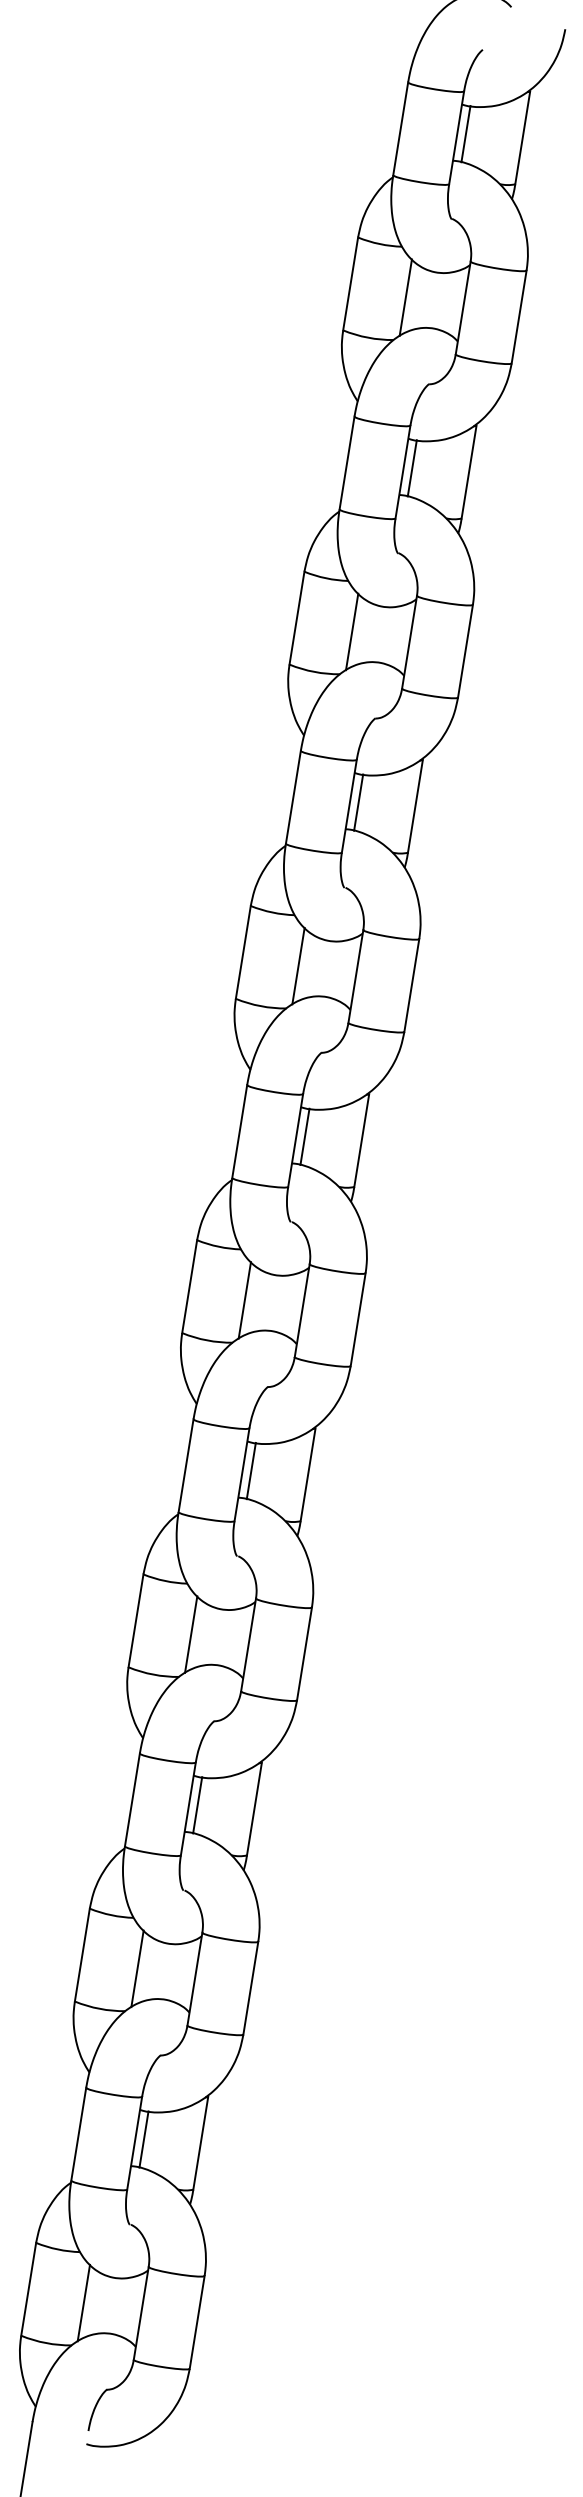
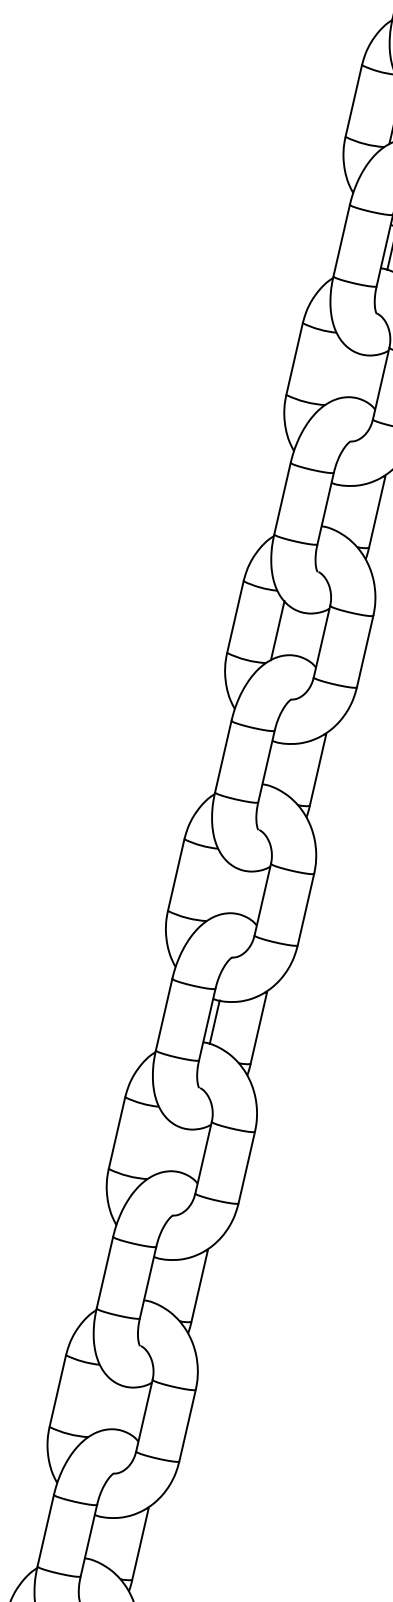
line: (352, 631) -> (337, 372), removed
line: (358, 802) -> (333, 506), removed
line: (304, 1136) -> (273, 763), removed
line: (244, 1300) -> (218, 888), removed
line: (191, 1634) -> (159, 1146), removed
line: (197, 1805) -> (155, 1280), removed
line: (137, 1968) -> (100, 1404), removed
line: (143, 2139) -> (95, 1538), removed

